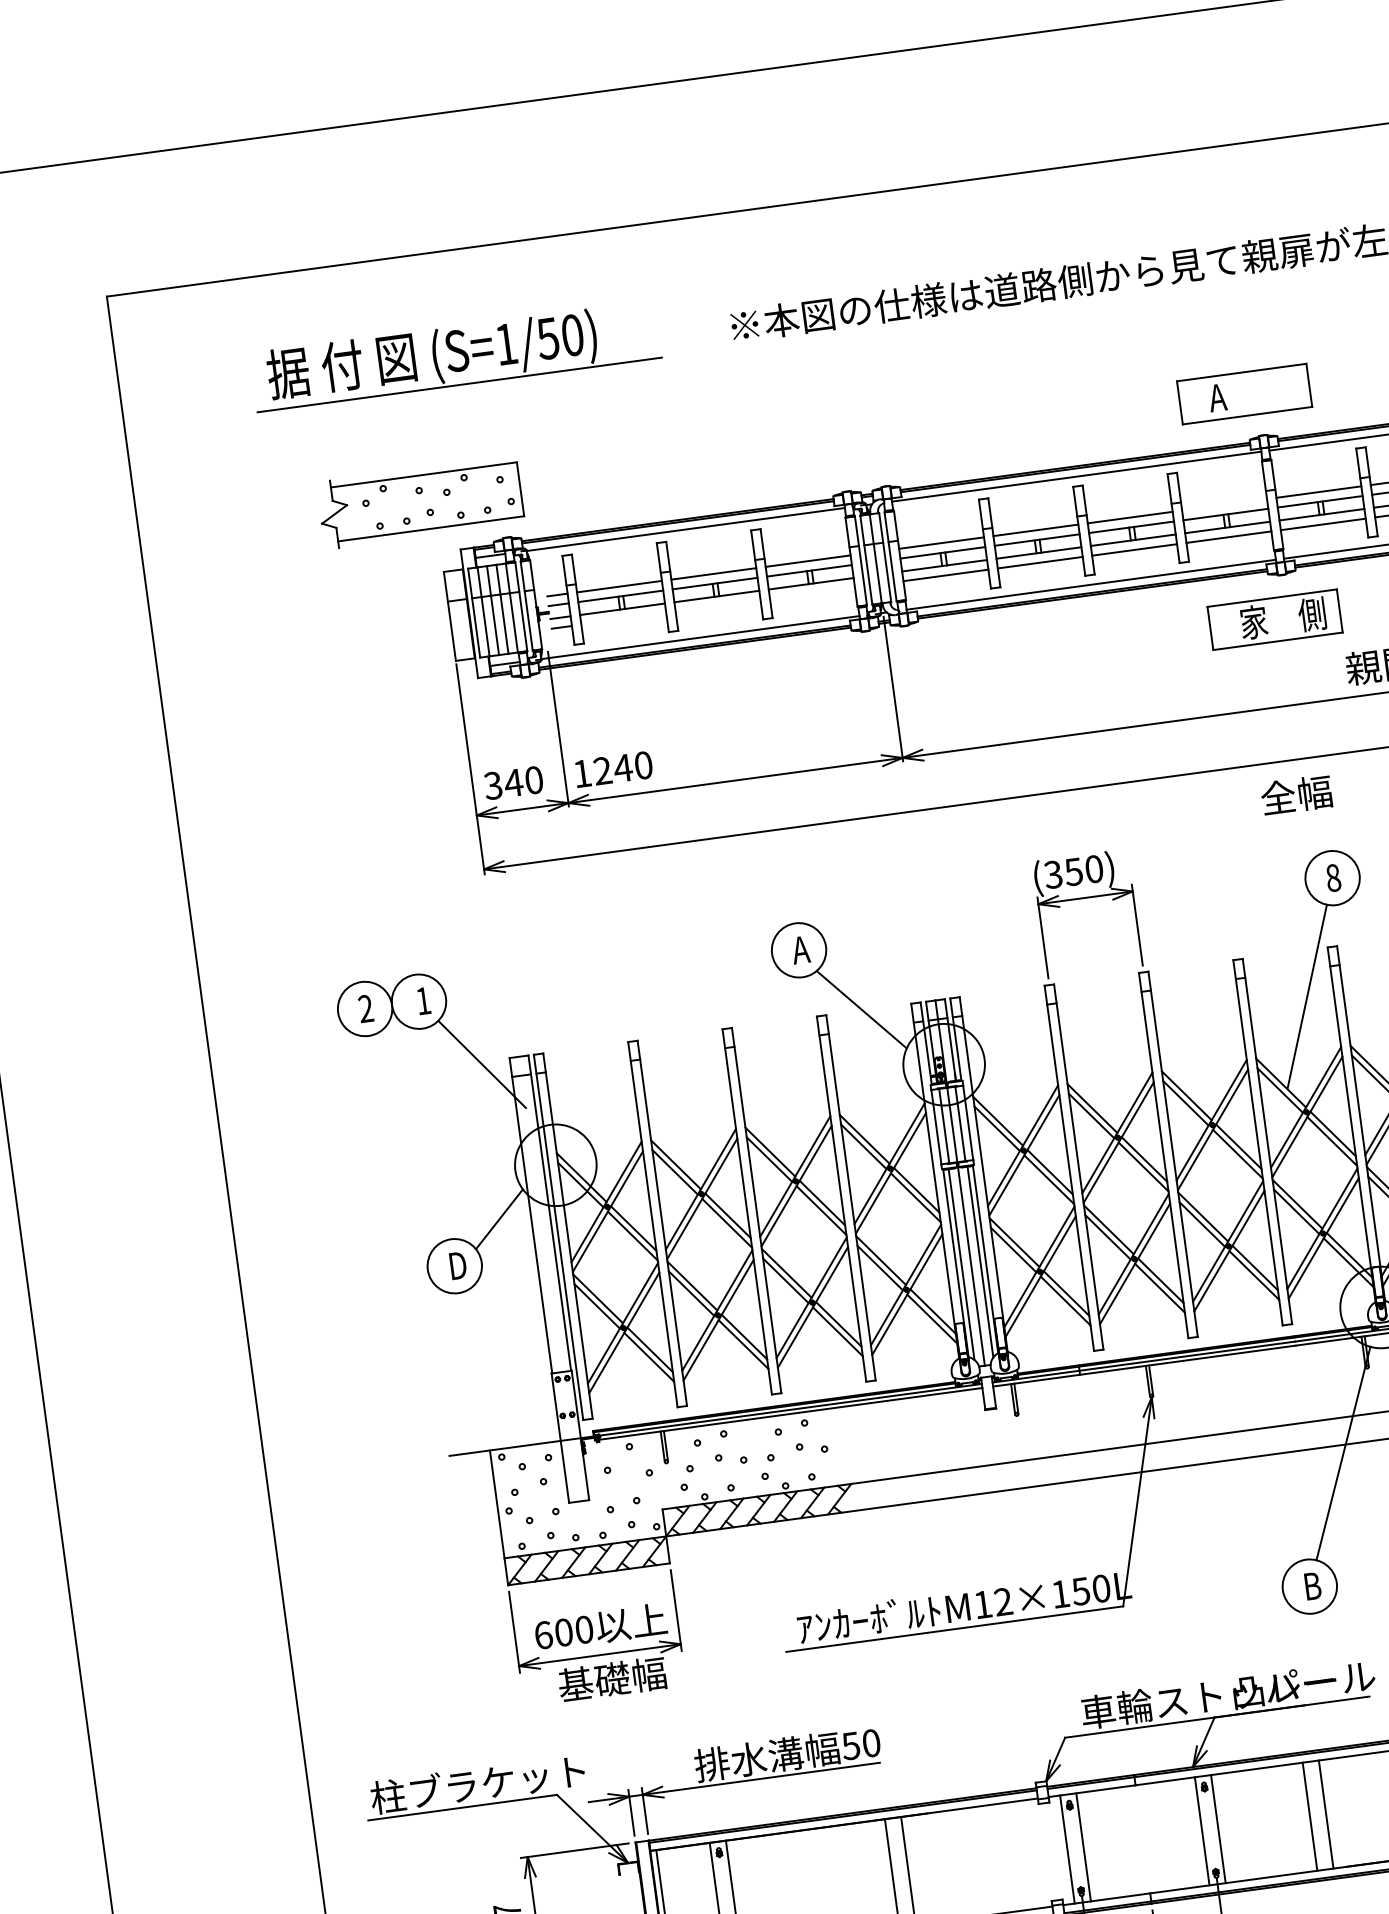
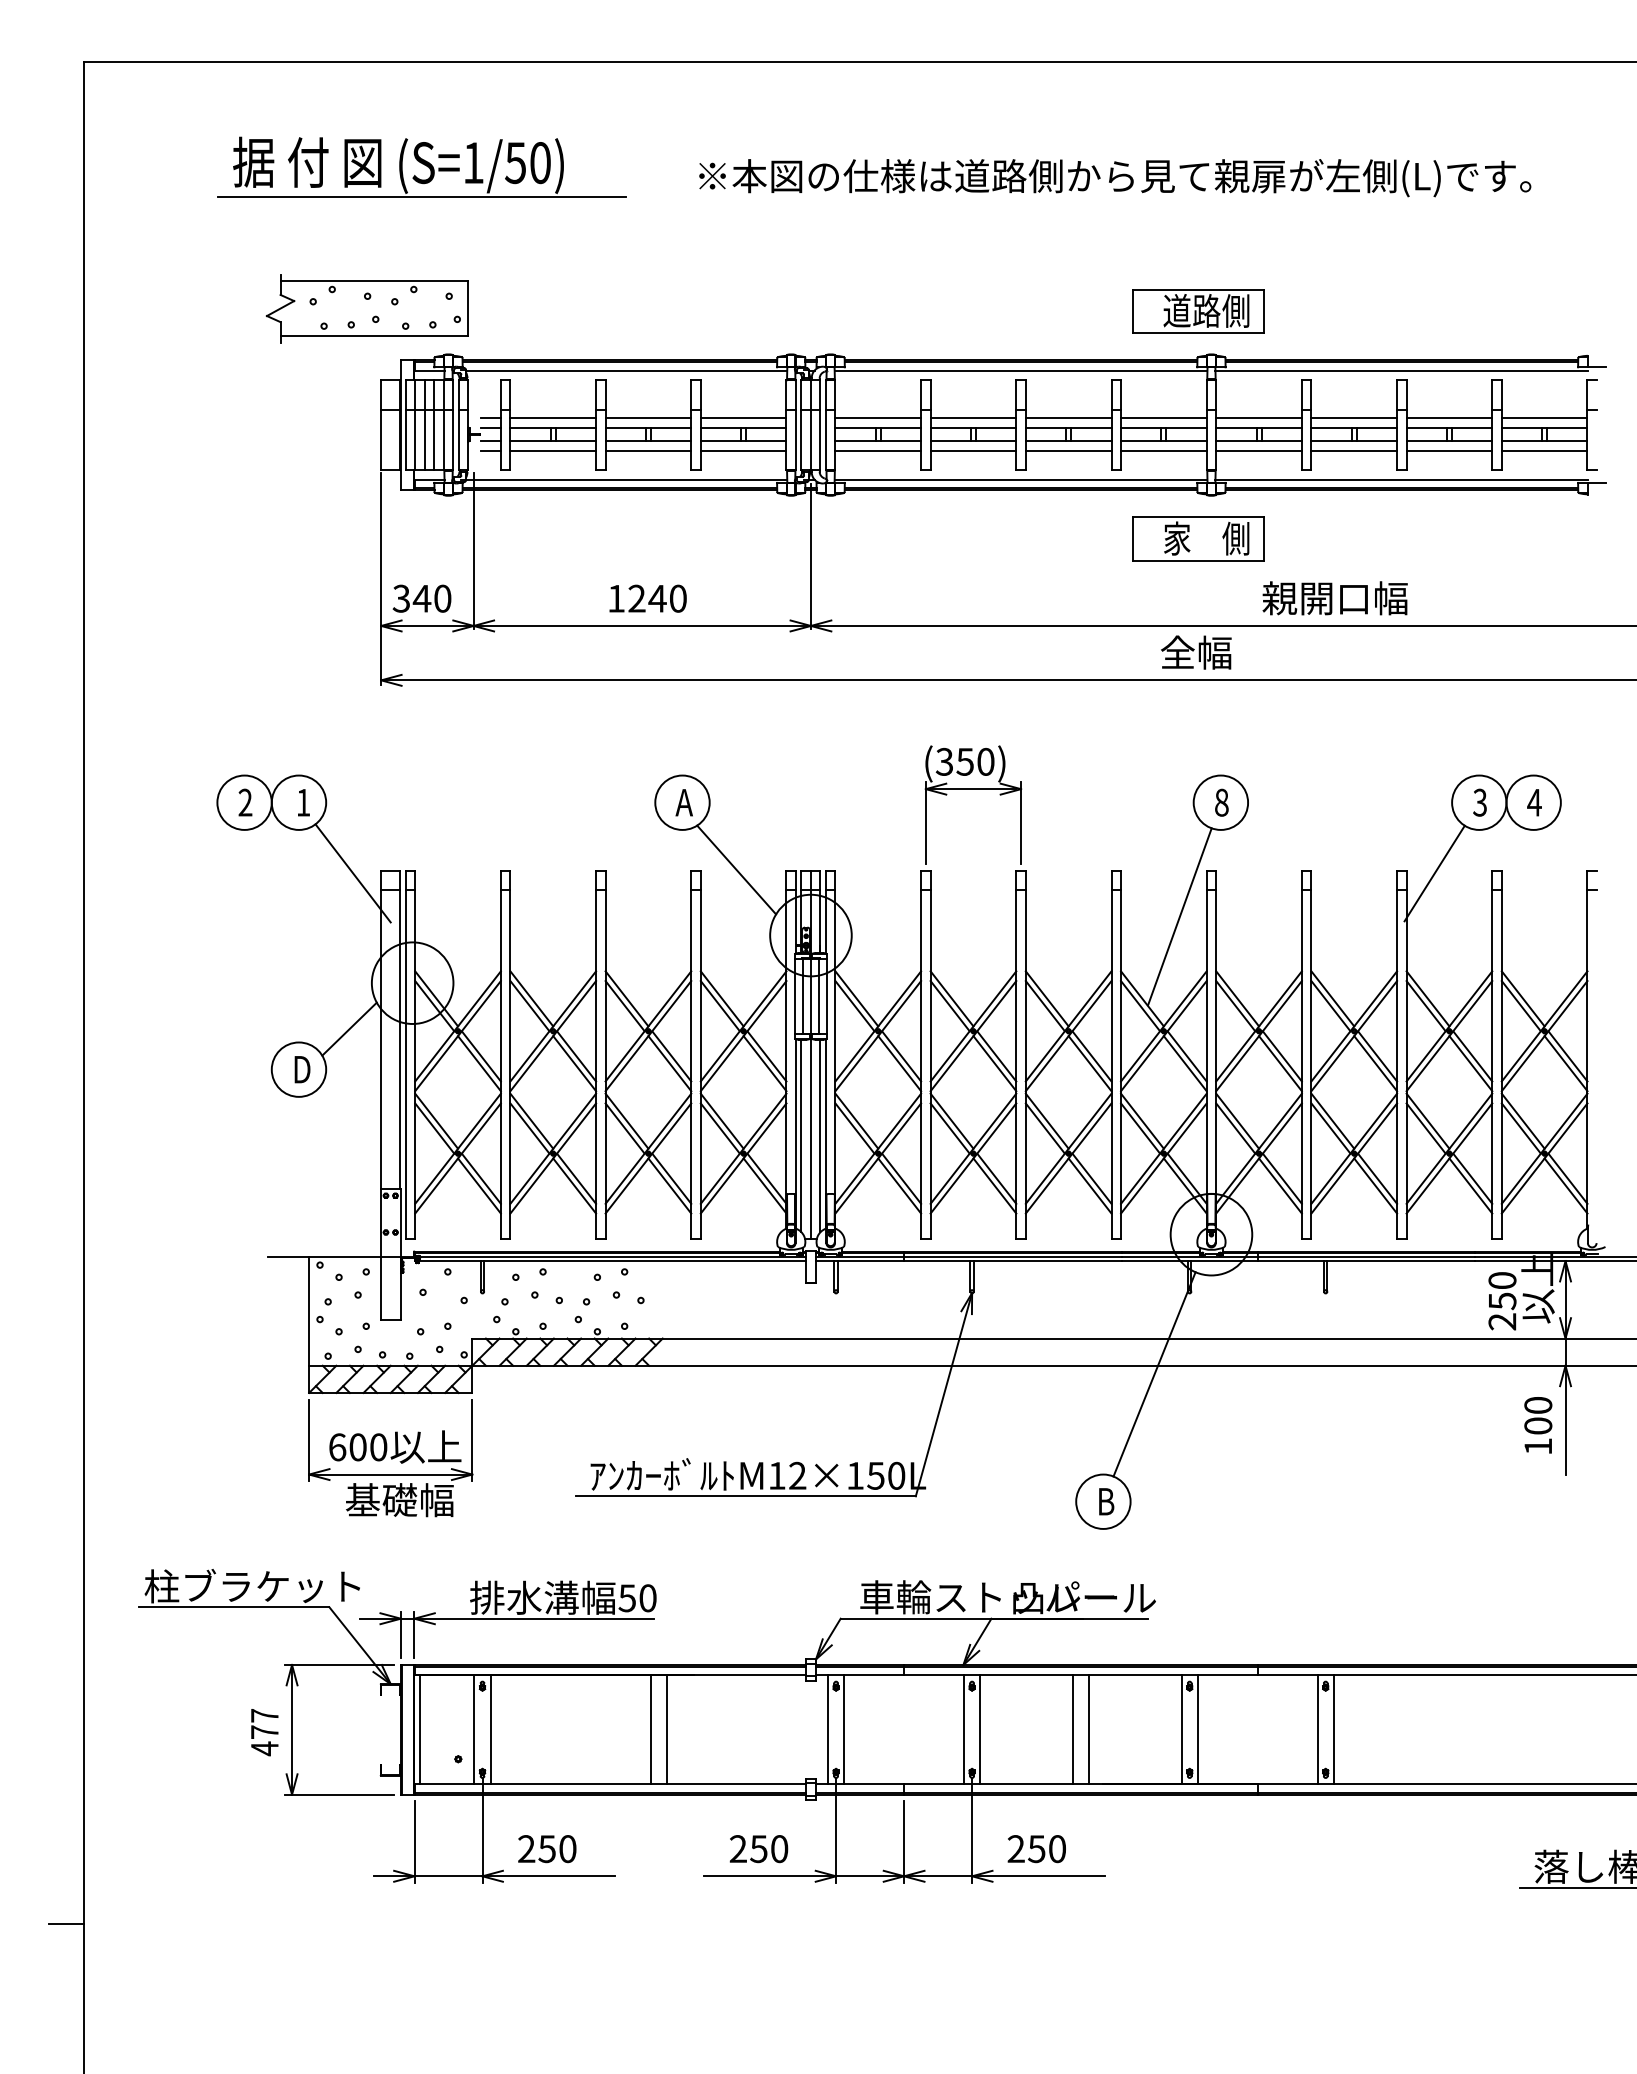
text: (1251, 392) -> (1205, 310), A -> 道路側
line: (1224, 505) -> (1163, 418), added
line: (812, 593) -> (743, 450), added
line: (718, 605) -> (648, 450), added
line: (624, 618) -> (553, 450), added
text: (613, 769) -> (647, 598), moved
text: (1296, 794) -> (1196, 652), moved

